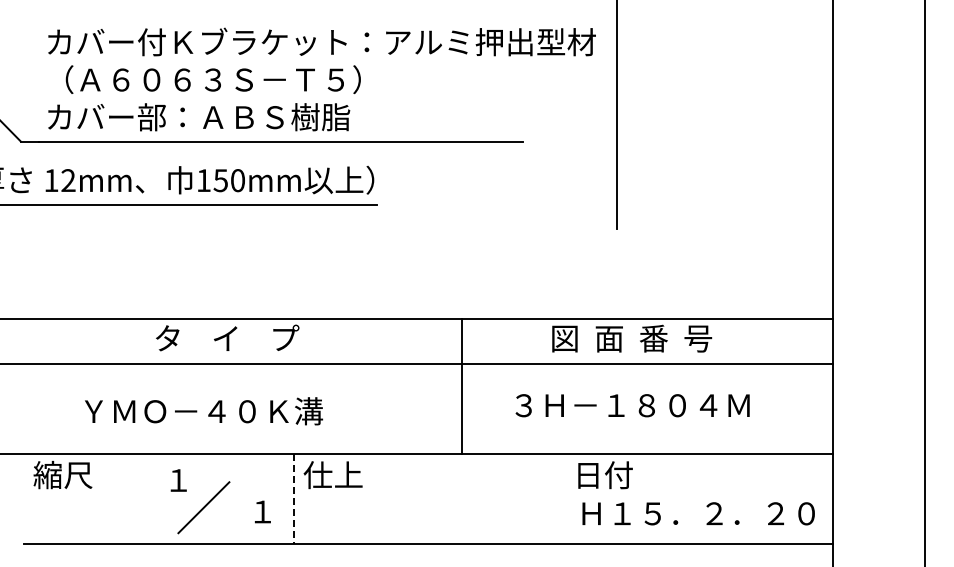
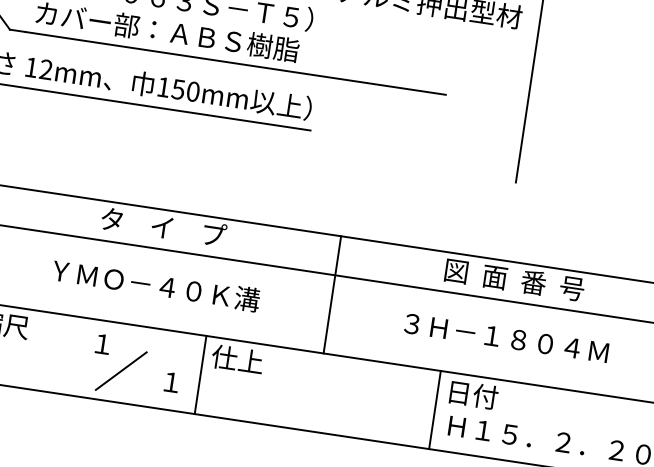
line: (462, 385) -> (332, 294), moved
text: (204, 411) -> (156, 285), moved
line: (564, 498) -> (435, 409), added
line: (293, 499) -> (200, 375), dashed -> solid

